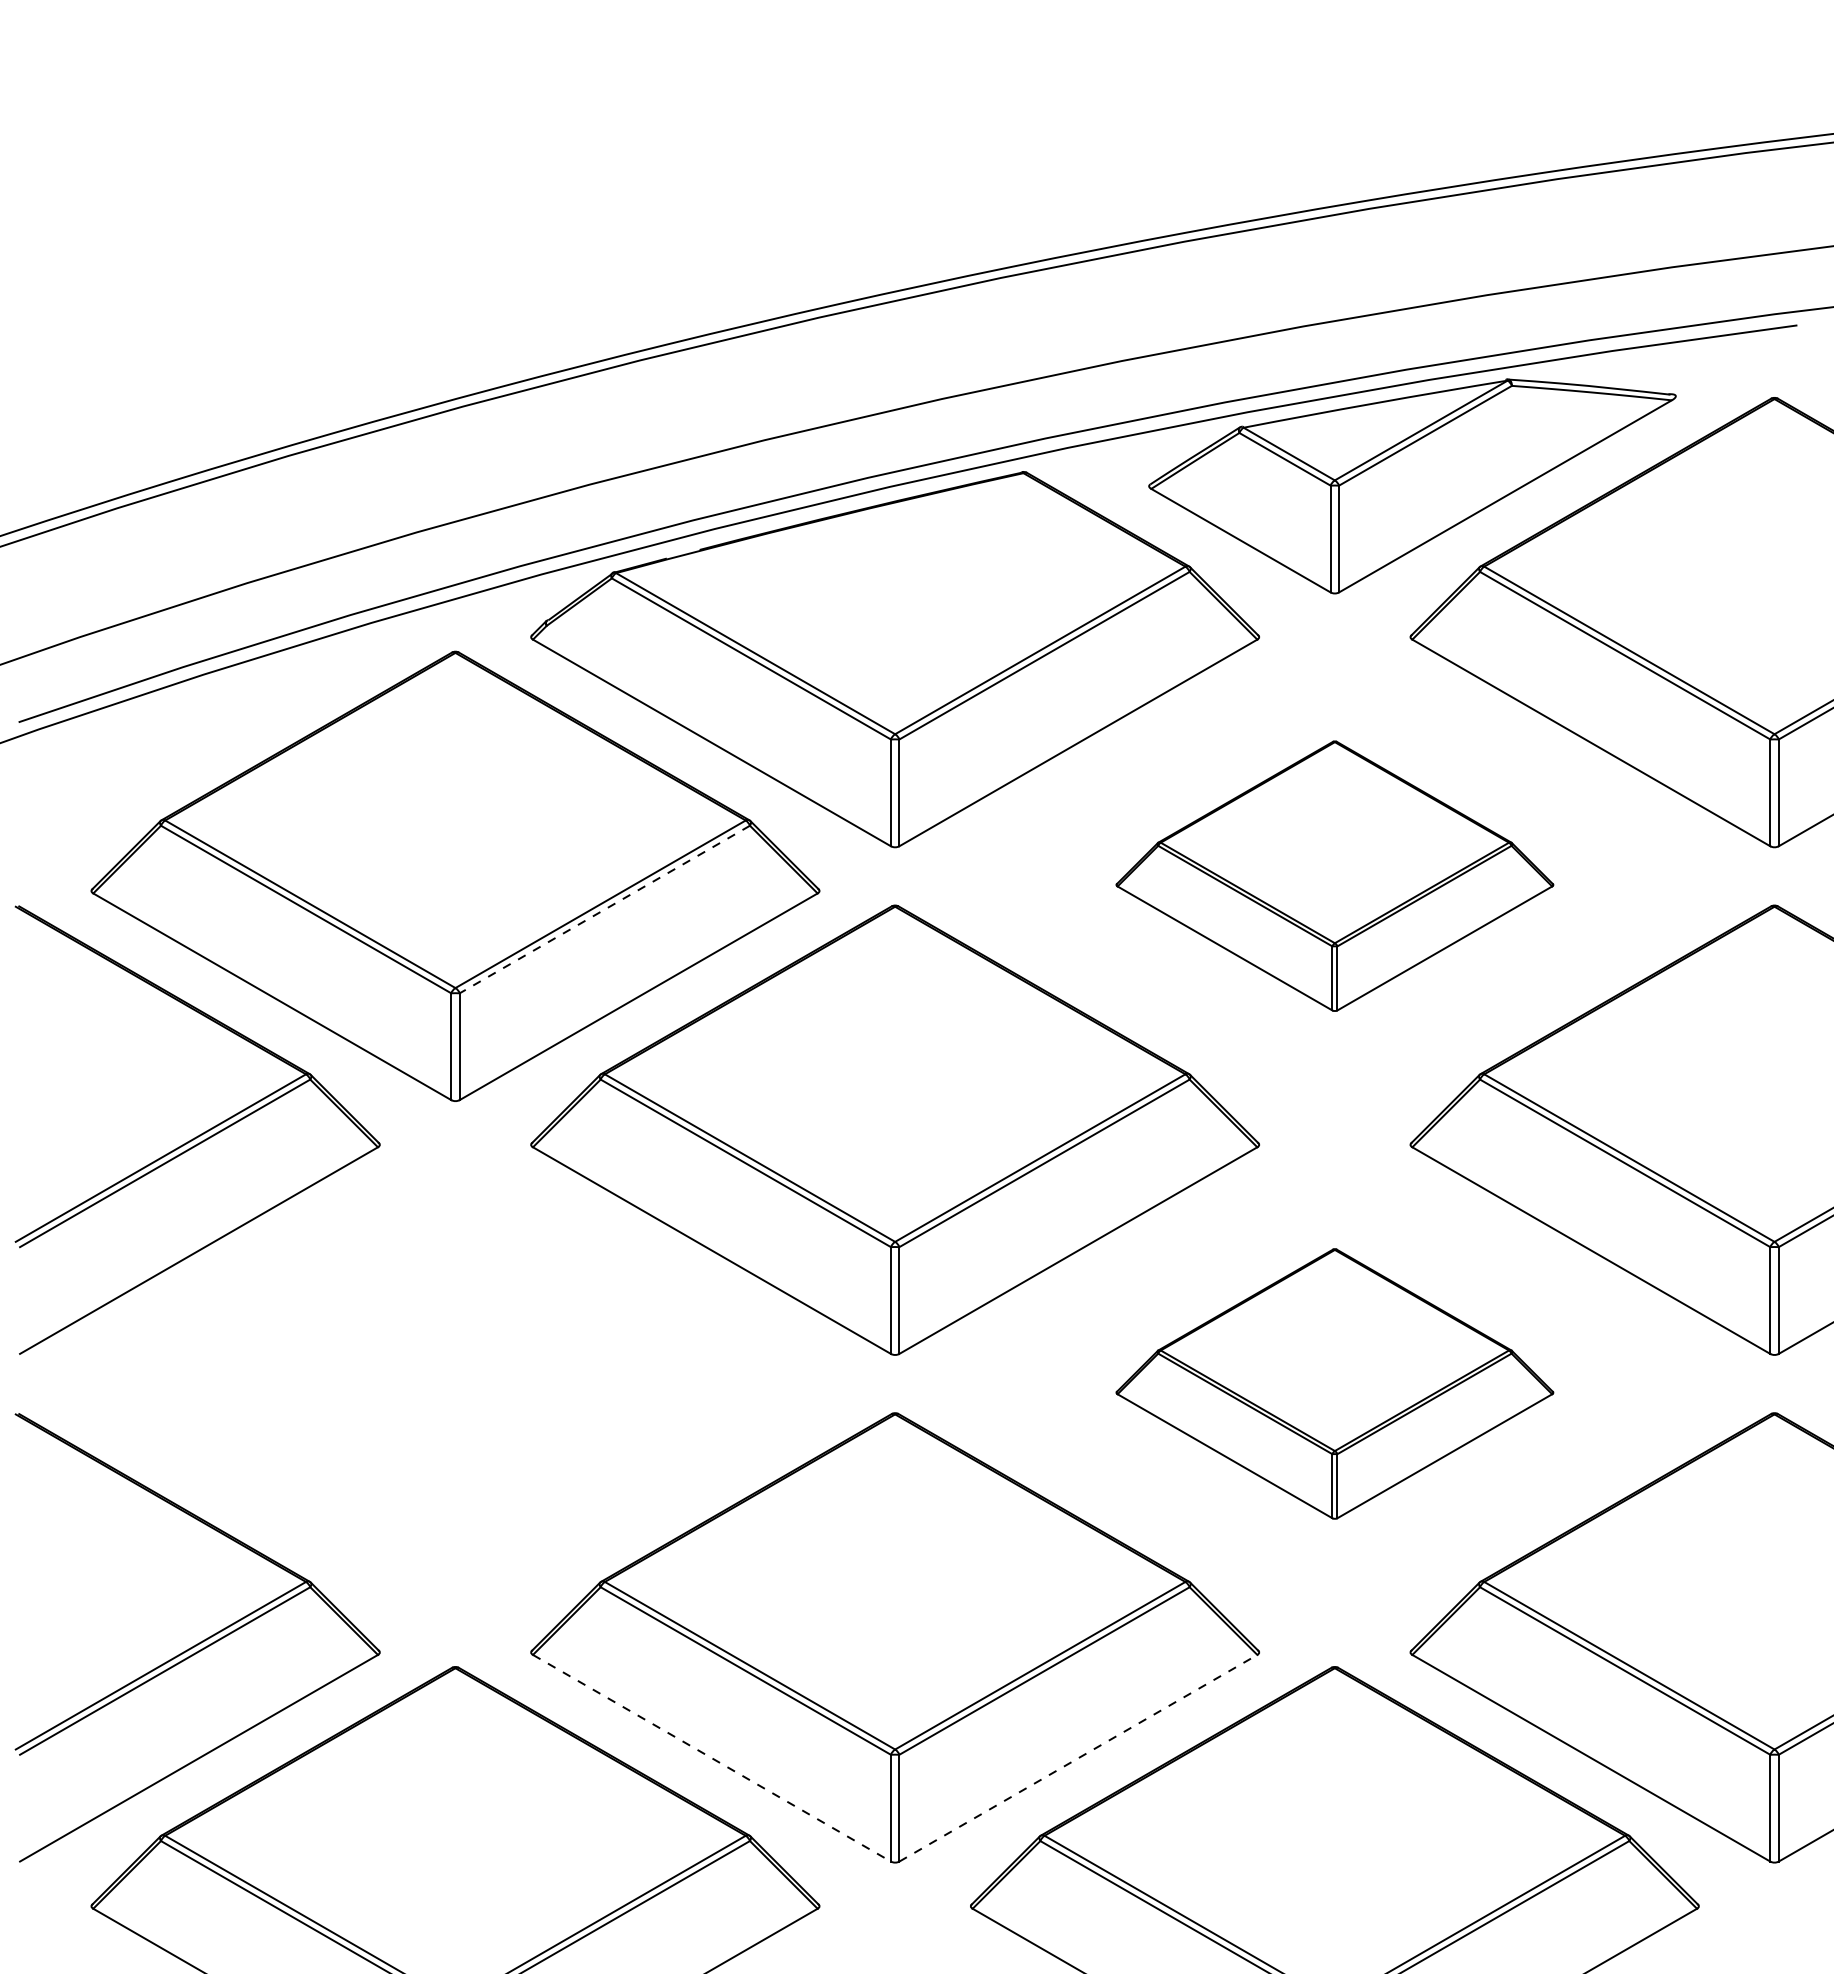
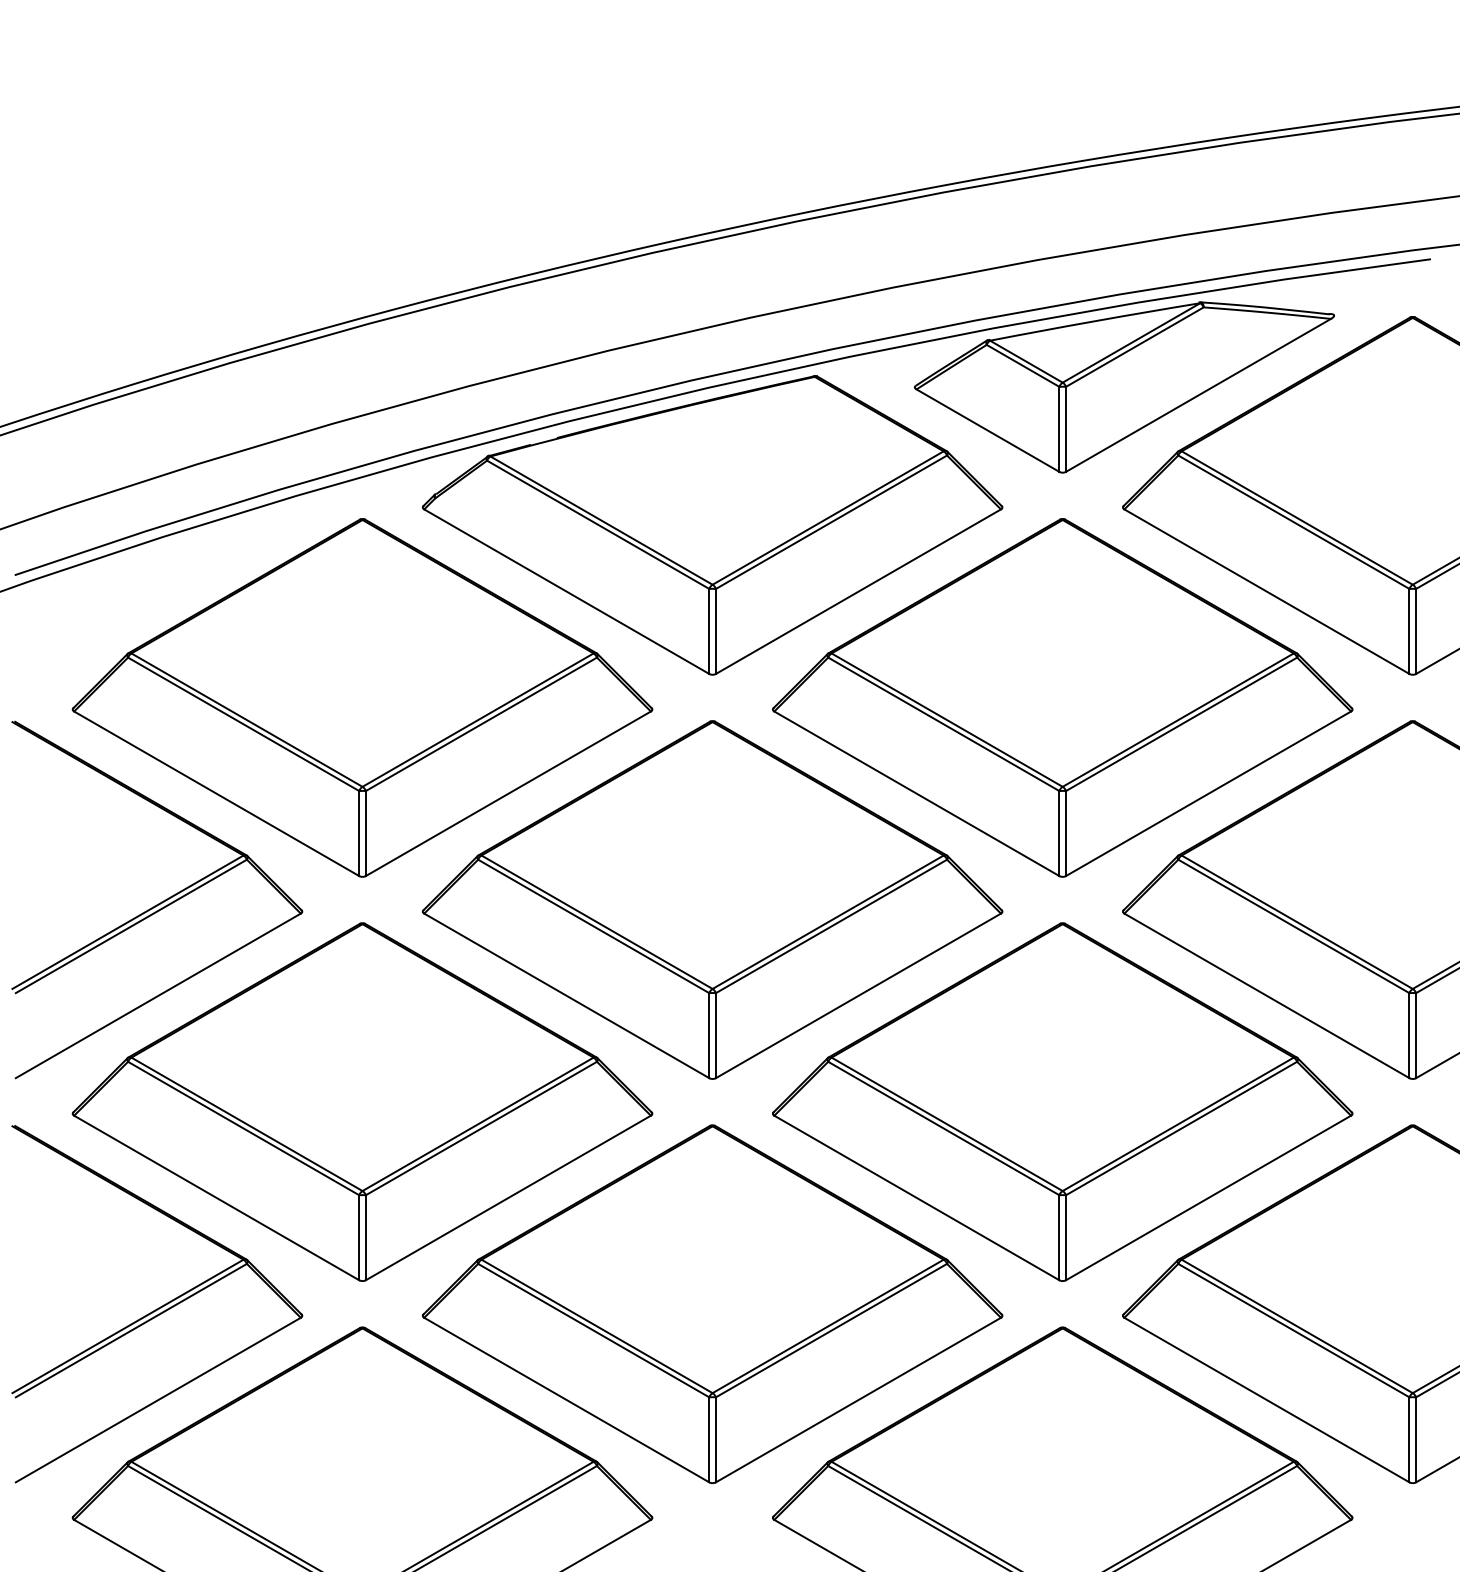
part: (1334, 875) -> (1062, 697), size x1.67
line: (604, 909) -> (481, 724), dashed -> solid
part: (455, 1383) -> (362, 1101), added
part: (1334, 1383) -> (1062, 1101), size x1.67
line: (711, 1758) -> (566, 1400), dashed -> solid
line: (1078, 1758) -> (858, 1400), dashed -> solid

